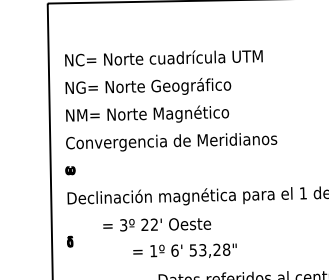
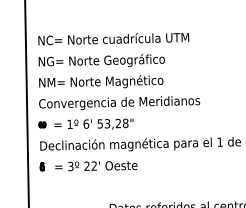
text: (157, 224) -> (96, 165), moved
part: (70, 241) -> (42, 166), moved
text: (184, 250) -> (93, 123), moved

